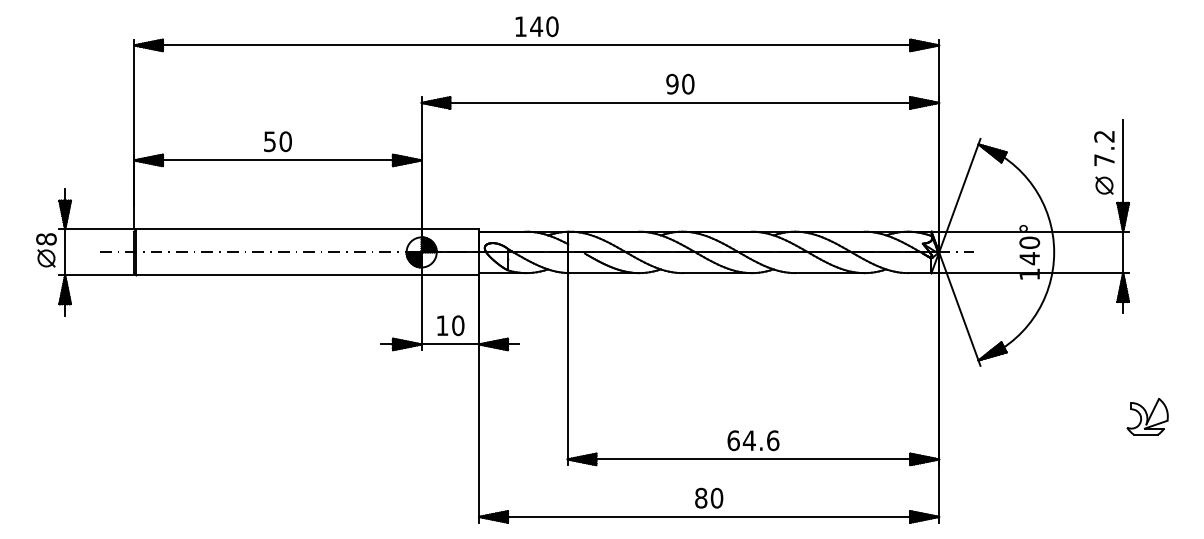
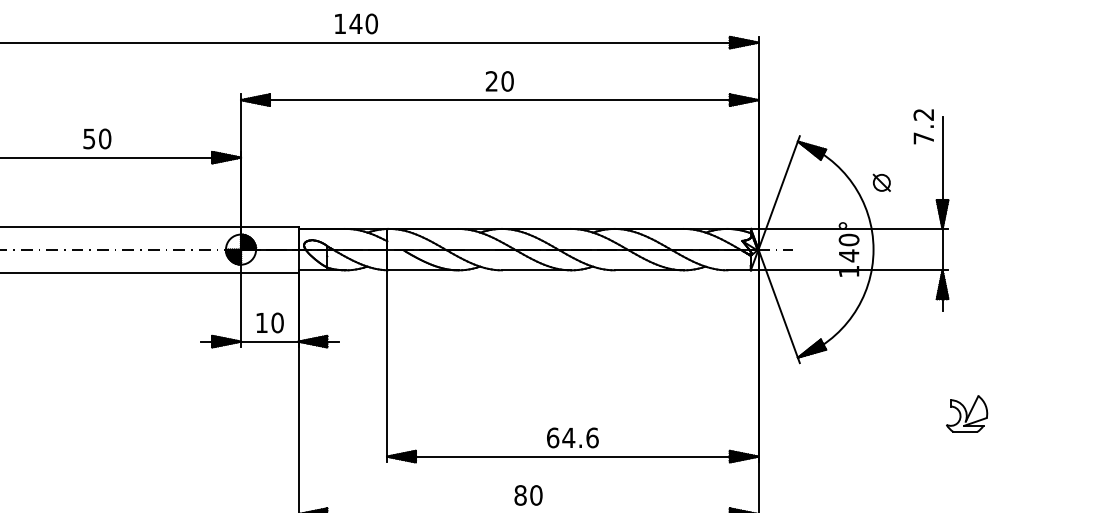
text: (672, 84) -> (491, 81), 90 -> 20
text: (1104, 148) -> (923, 126), moved
part: (1104, 185) -> (881, 182), moved

